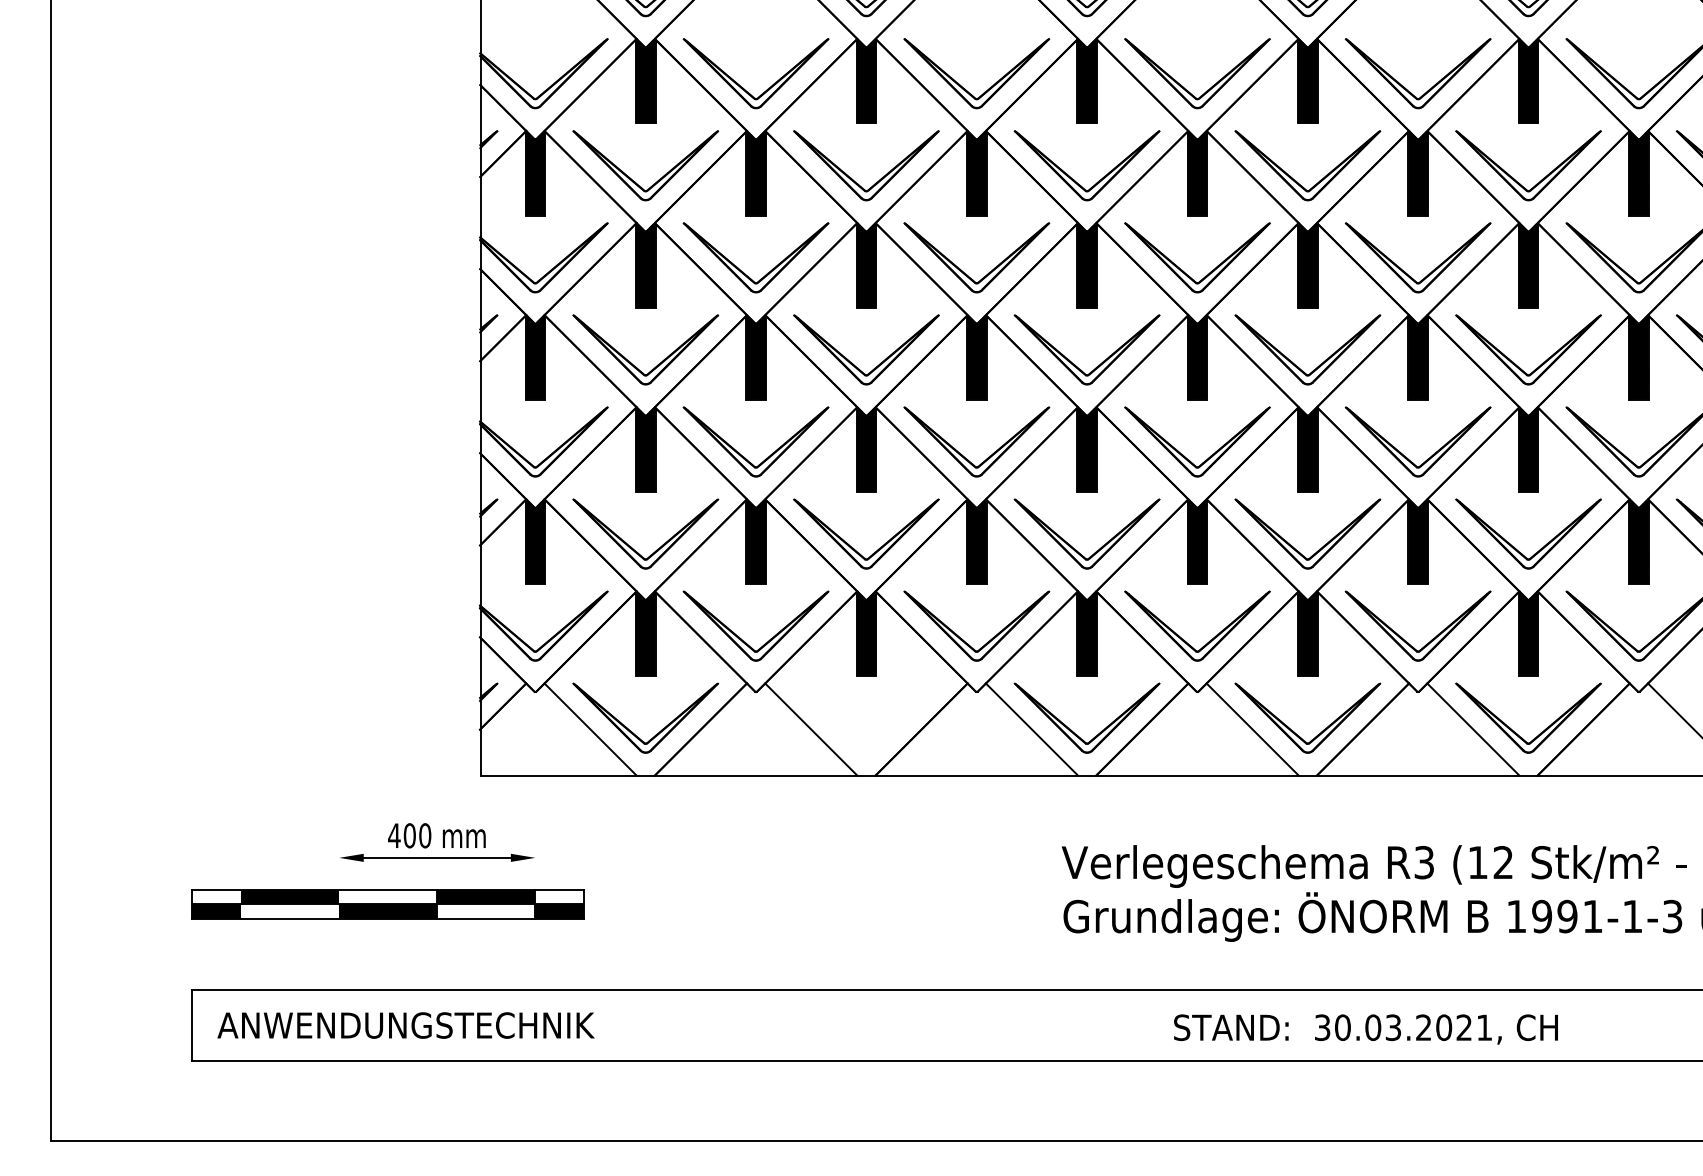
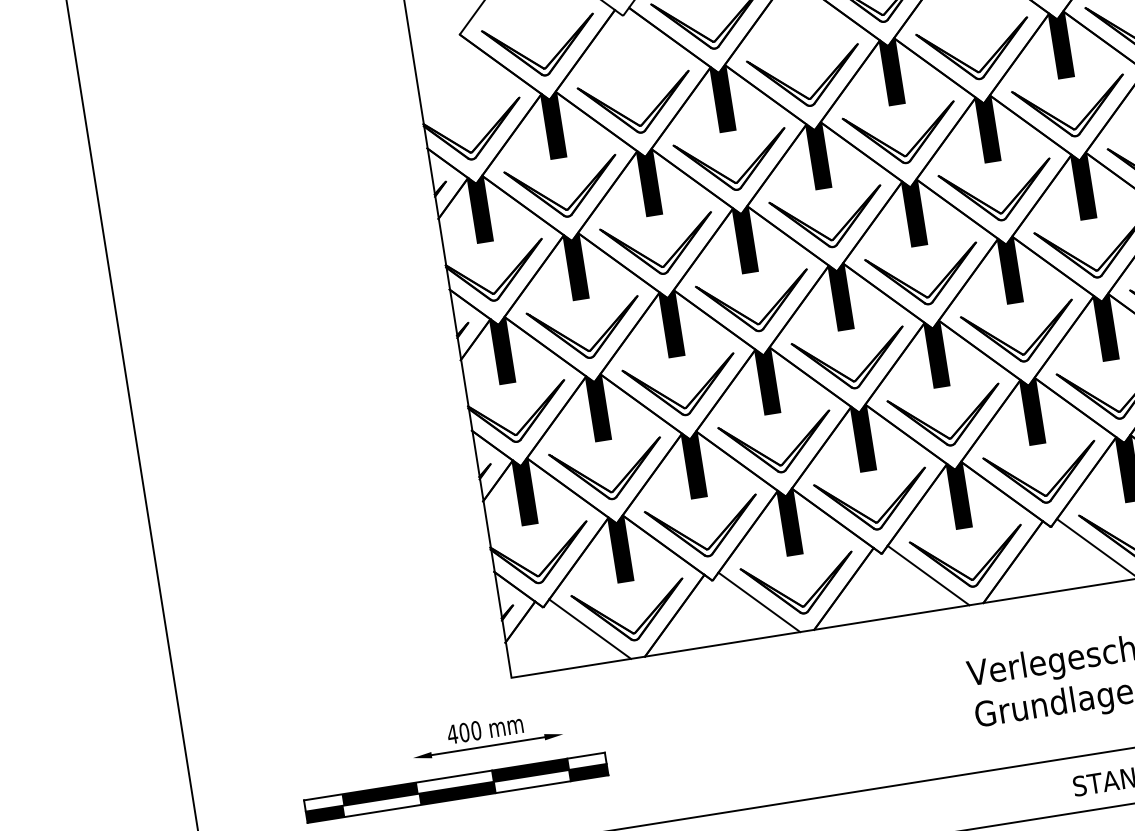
part: (854, 732) -> (792, 599), added

